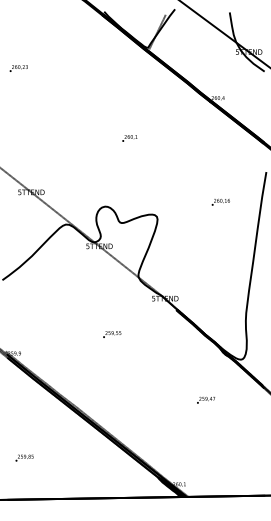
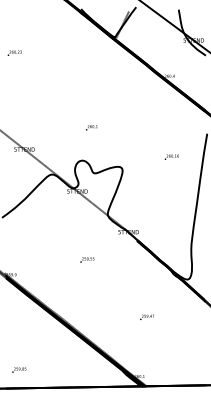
text: (129, 138) -> (91, 127), moved
text: (206, 400) -> (147, 317), moved
text: (24, 457) -> (19, 369), moved

